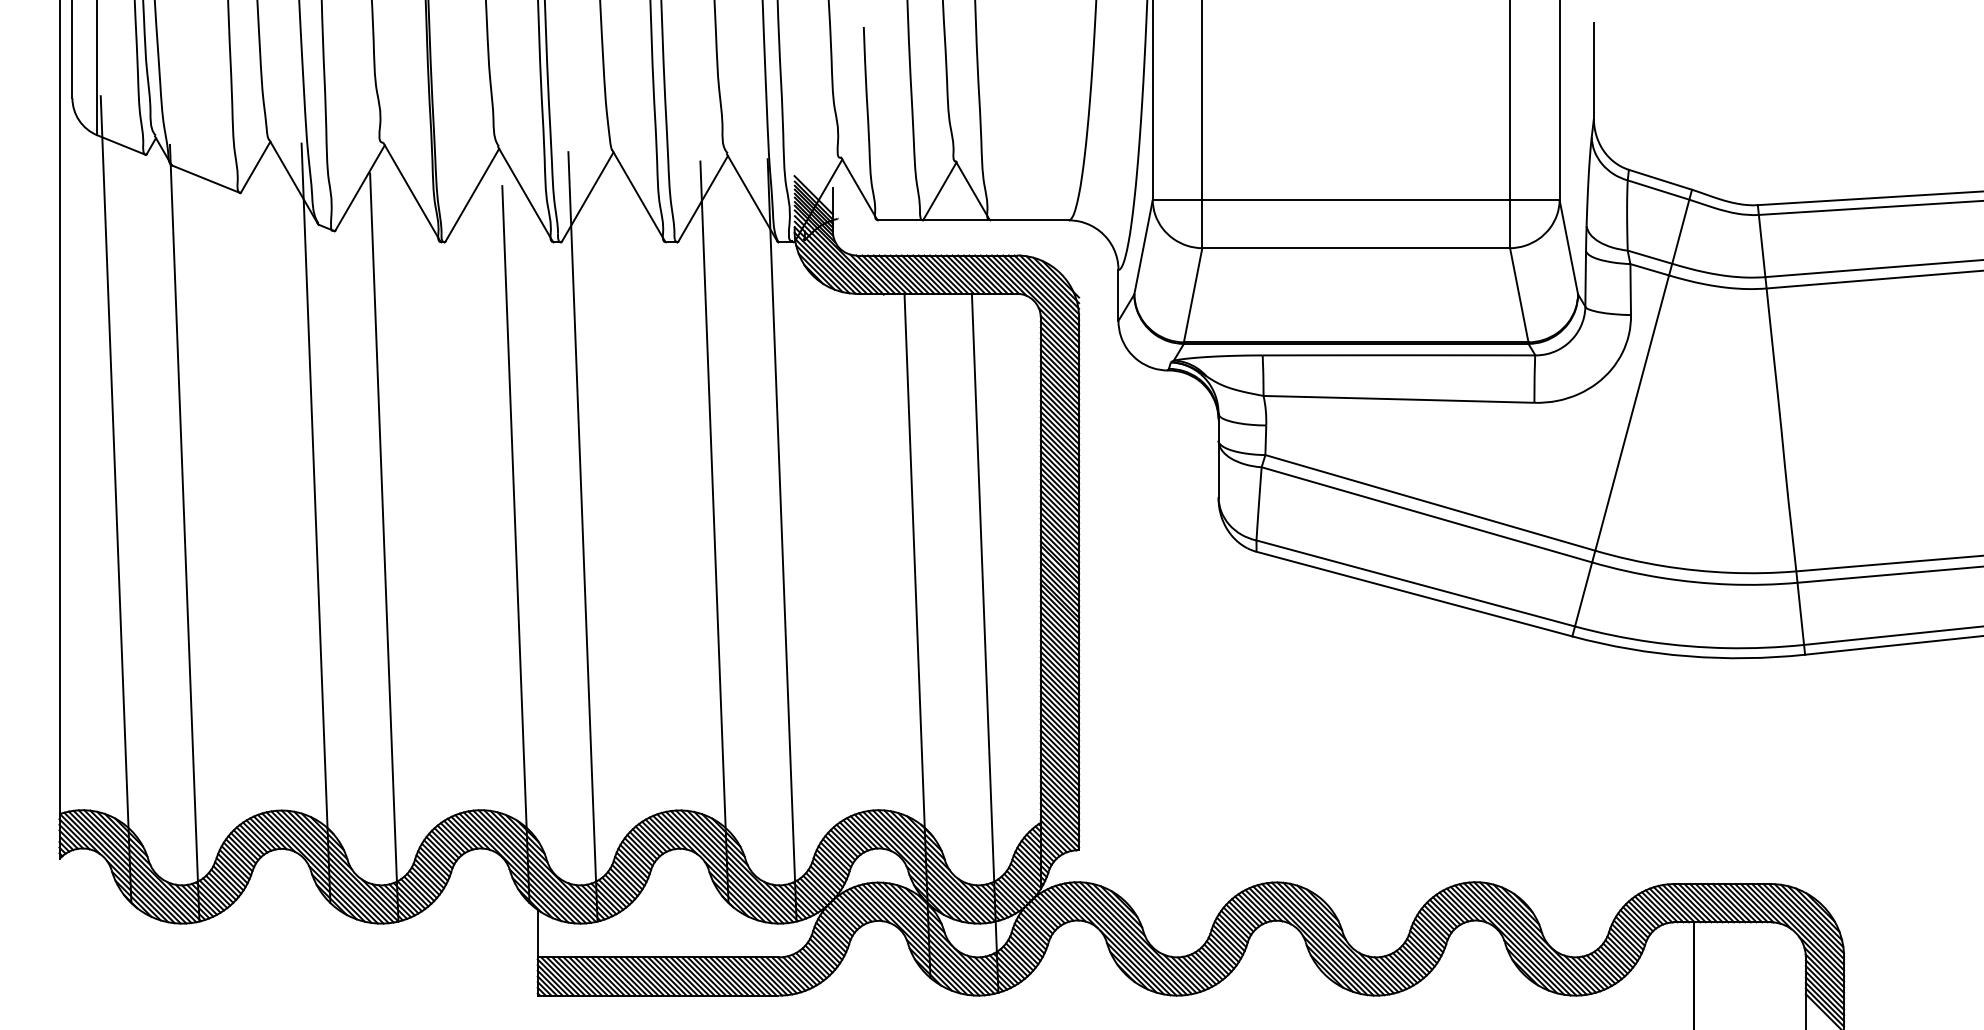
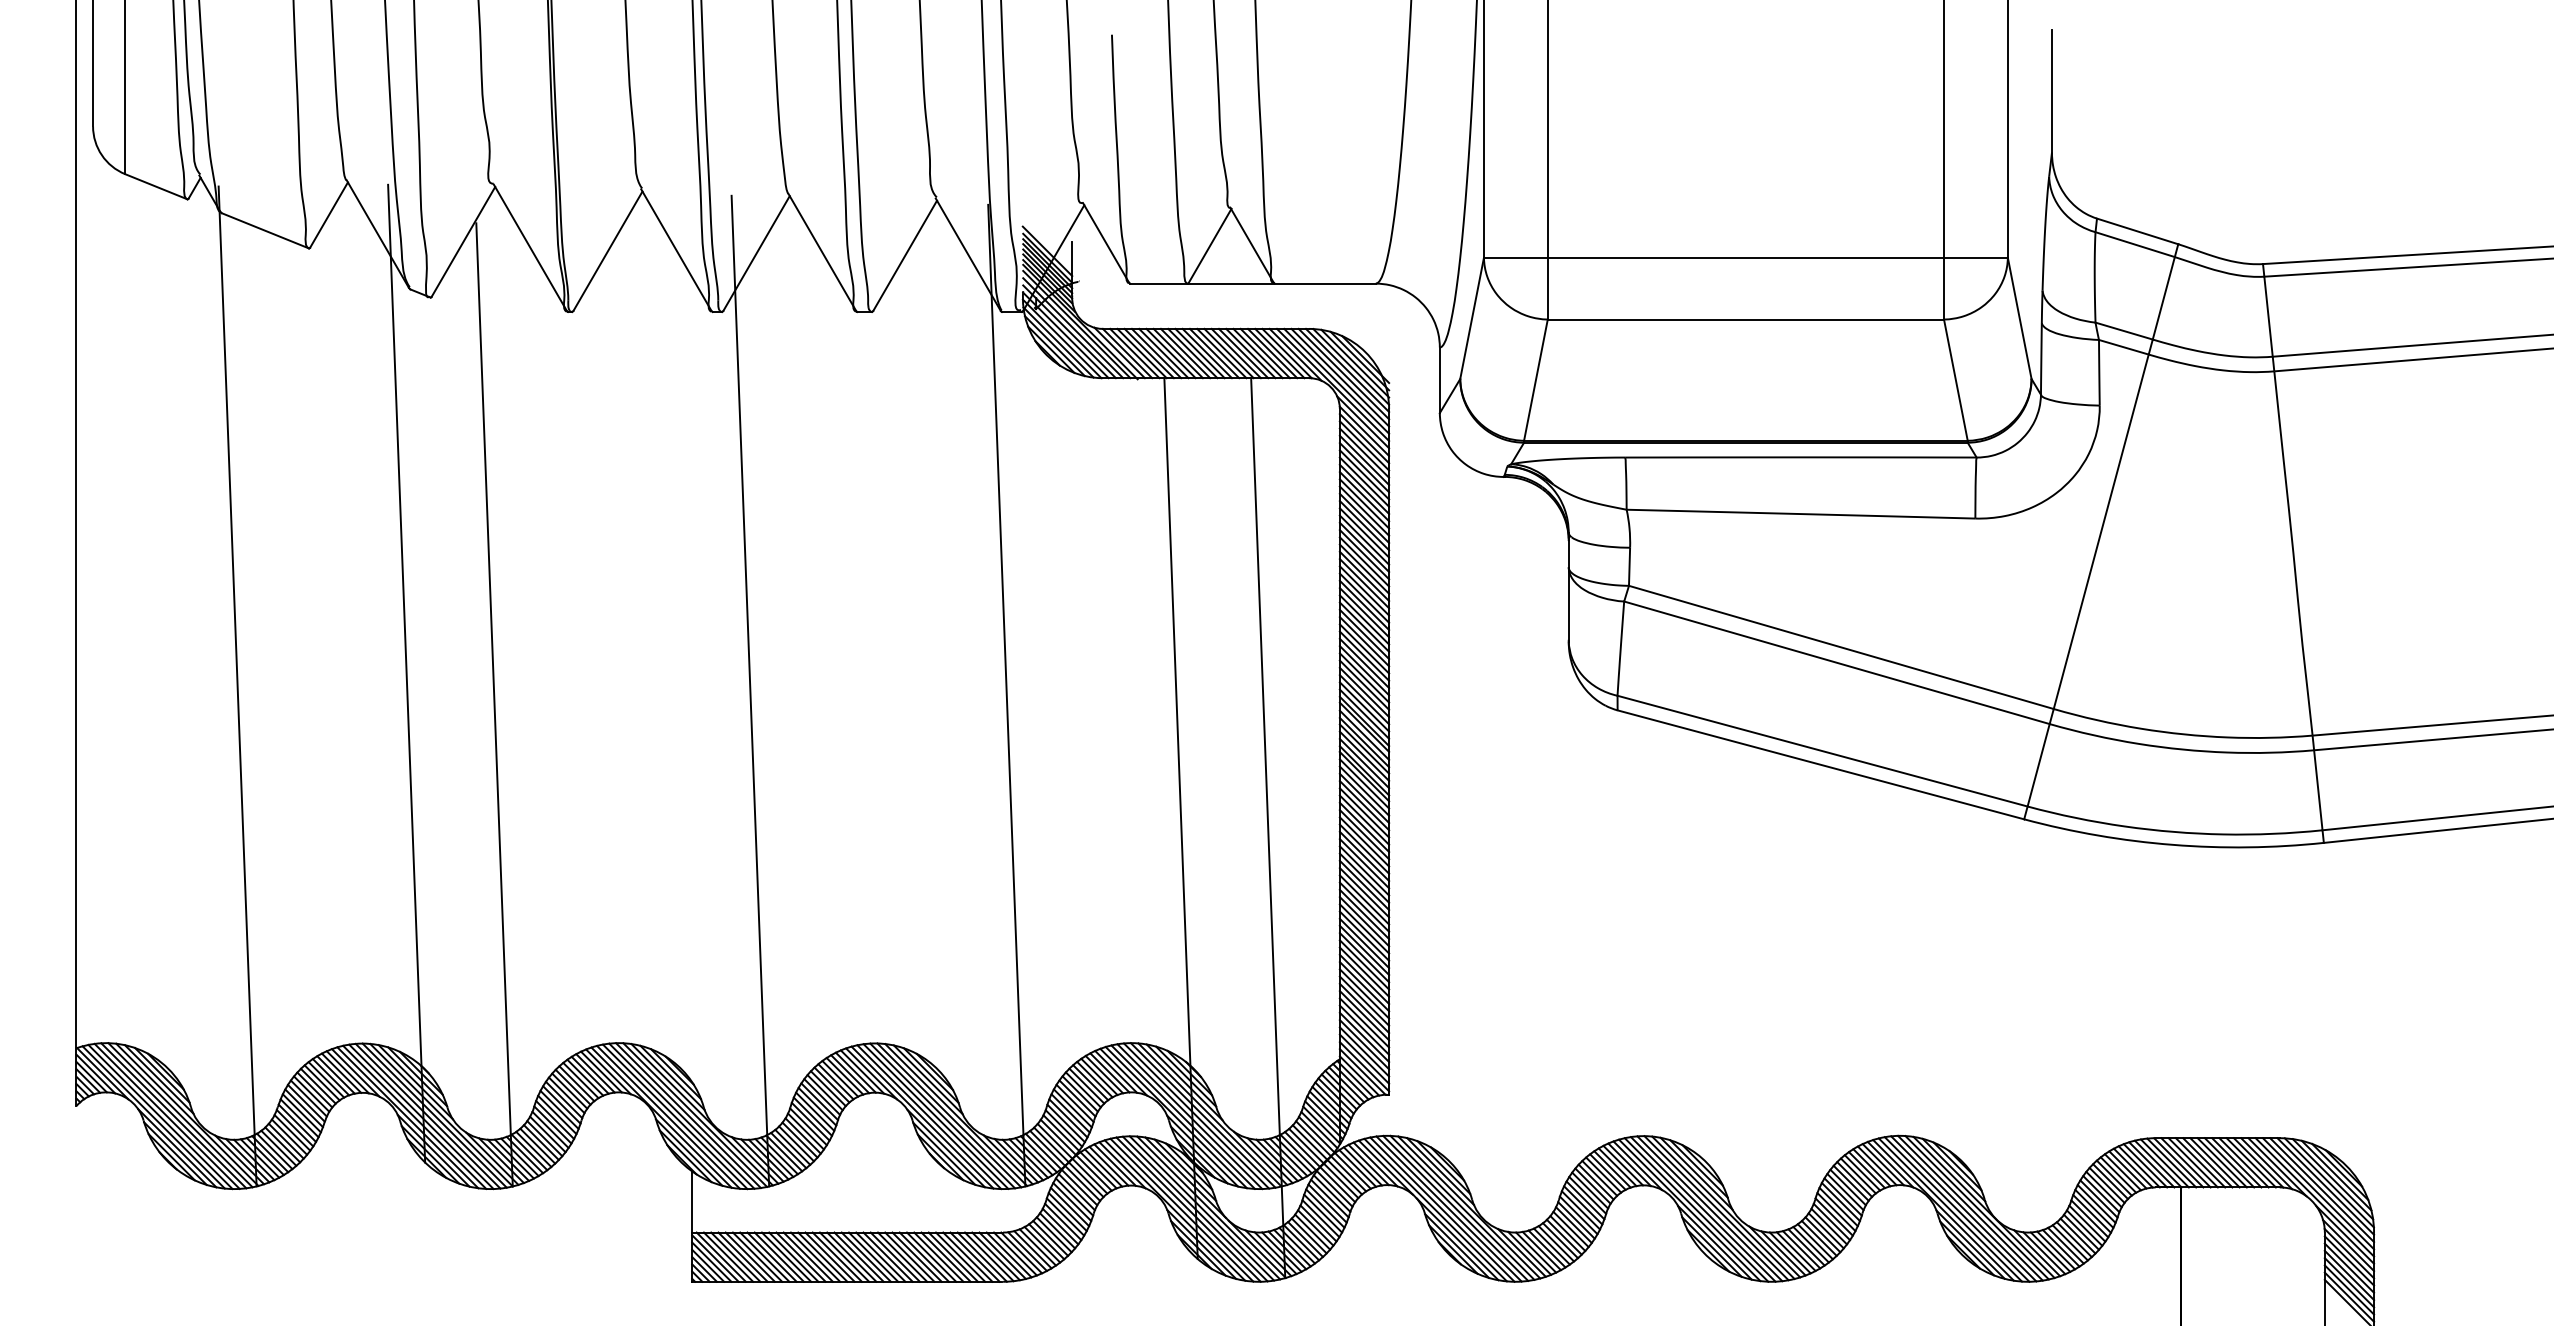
line: (115, 499) -> (148, 643), removed
line: (714, 531) -> (919, 684), removed
line: (515, 544) -> (663, 700), removed

